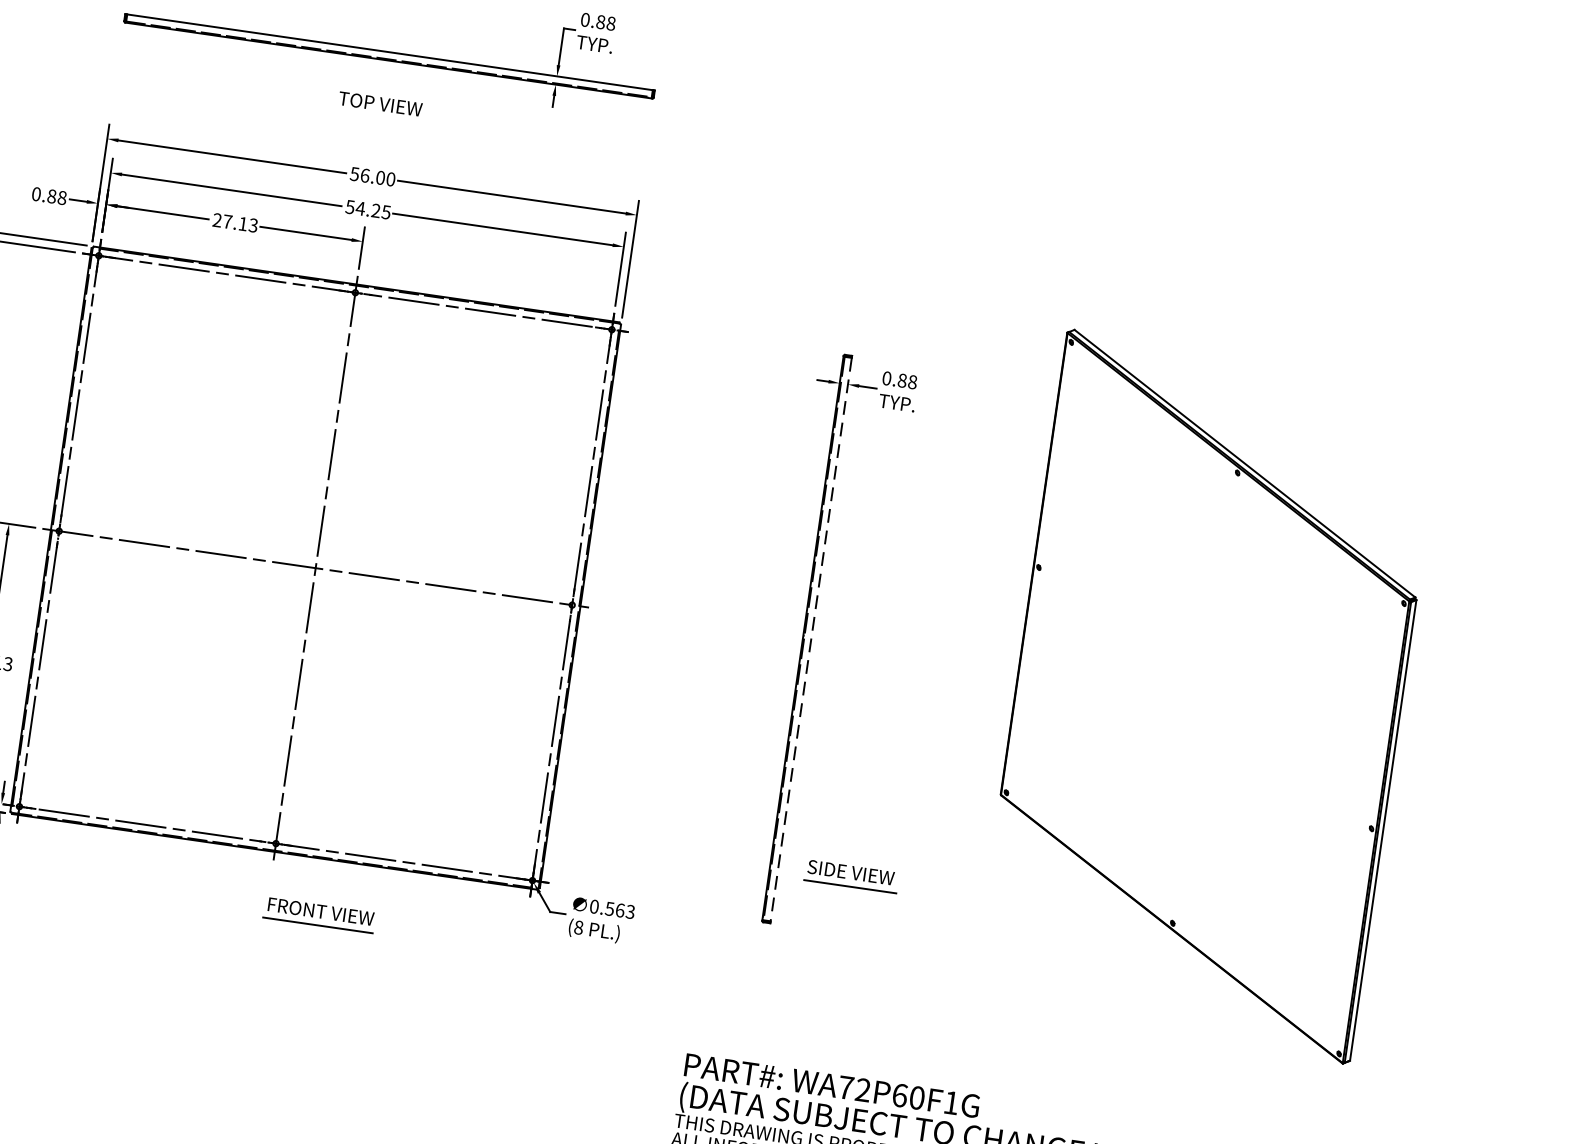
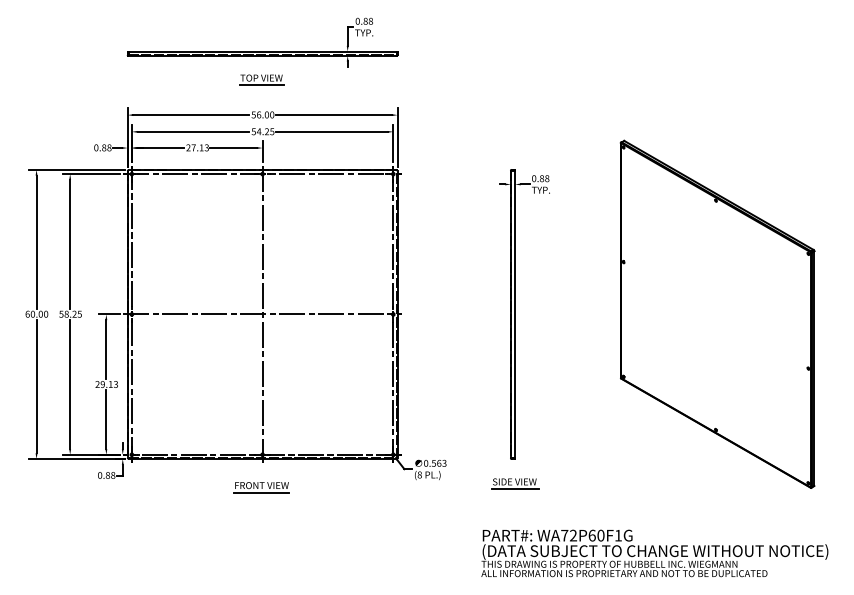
line: (378, 118) -> (261, 85), added
line: (811, 639) -> (515, 314), dashed -> solid
part: (852, 875) -> (515, 483), moved
part: (319, 915) -> (261, 487), moved

